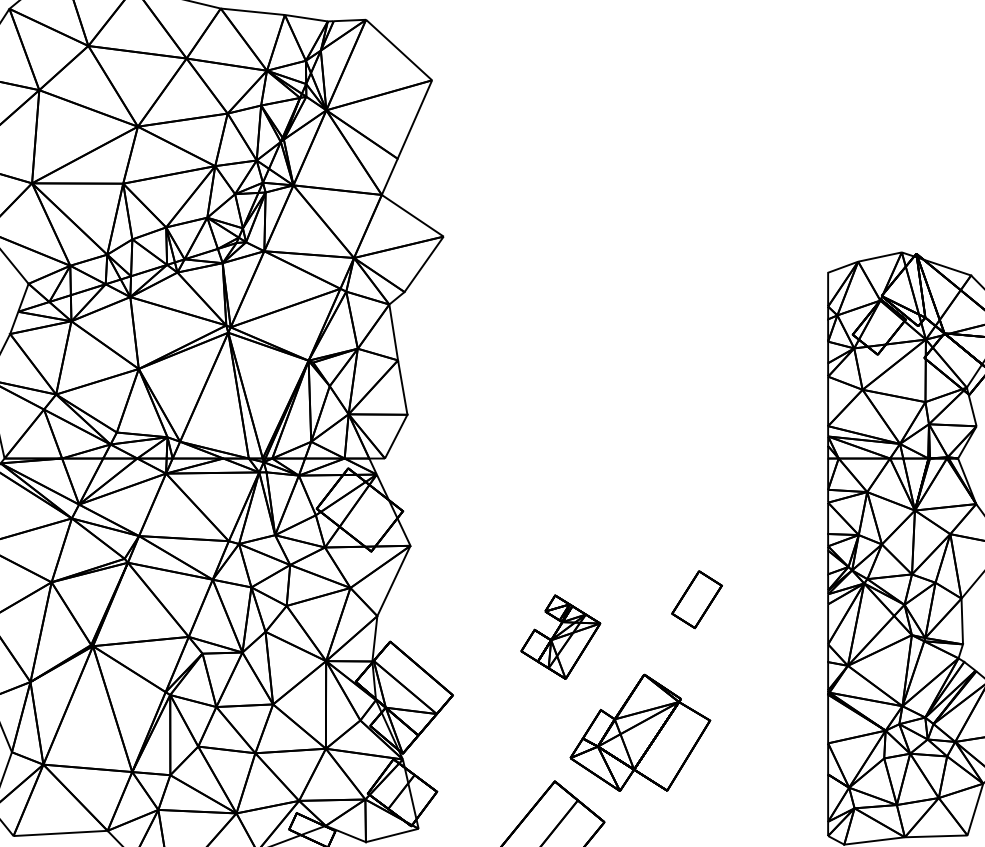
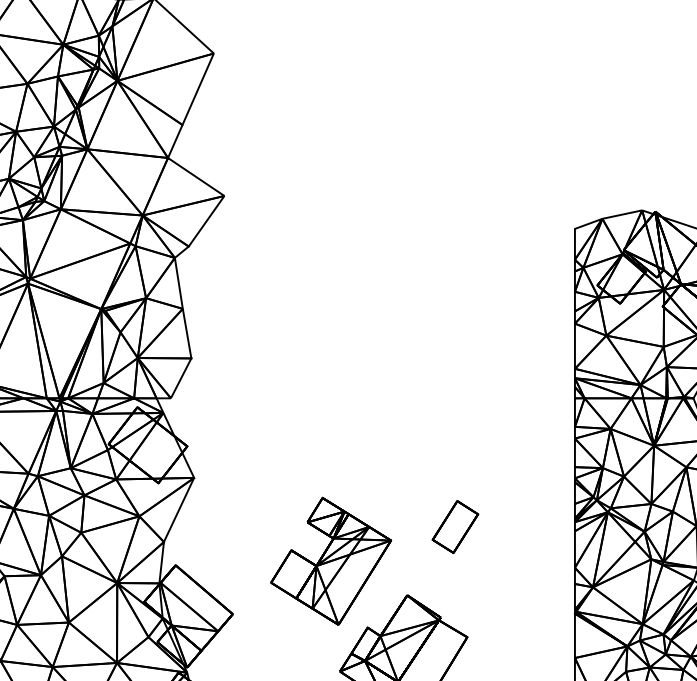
part: (560, 636) -> (330, 560), size x1.67

